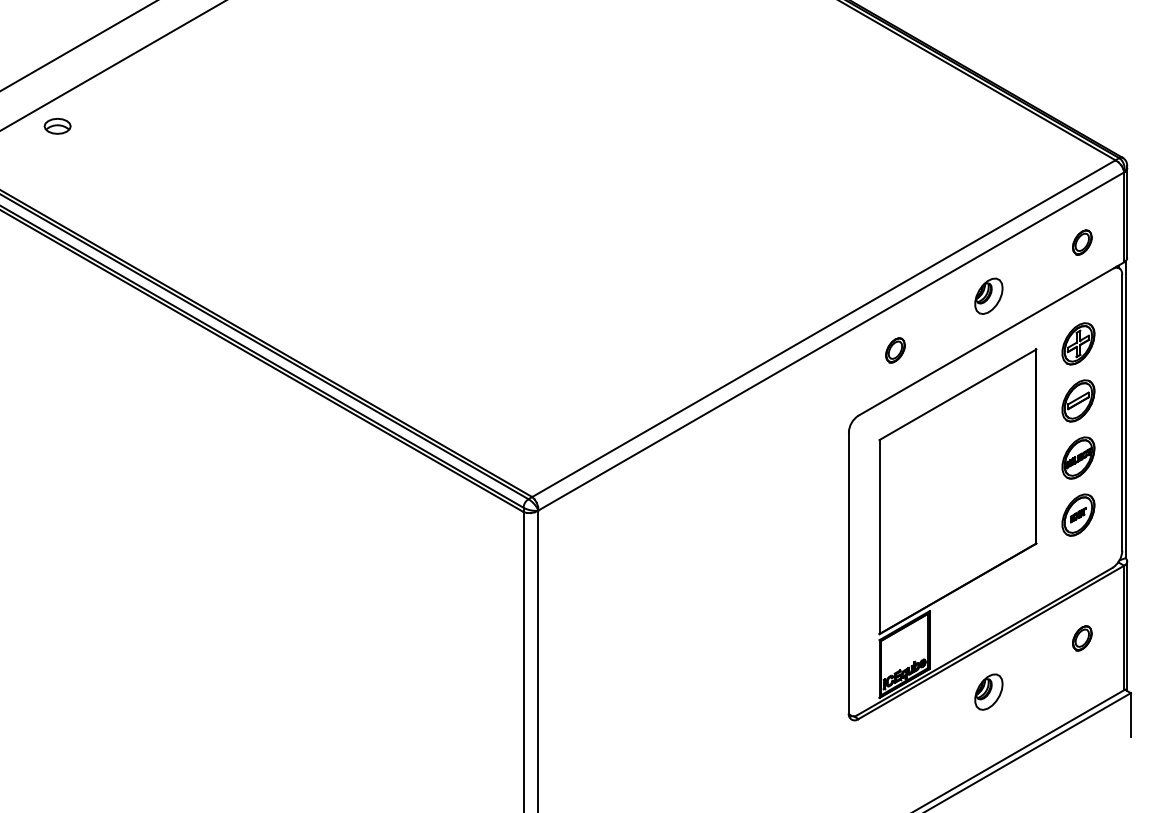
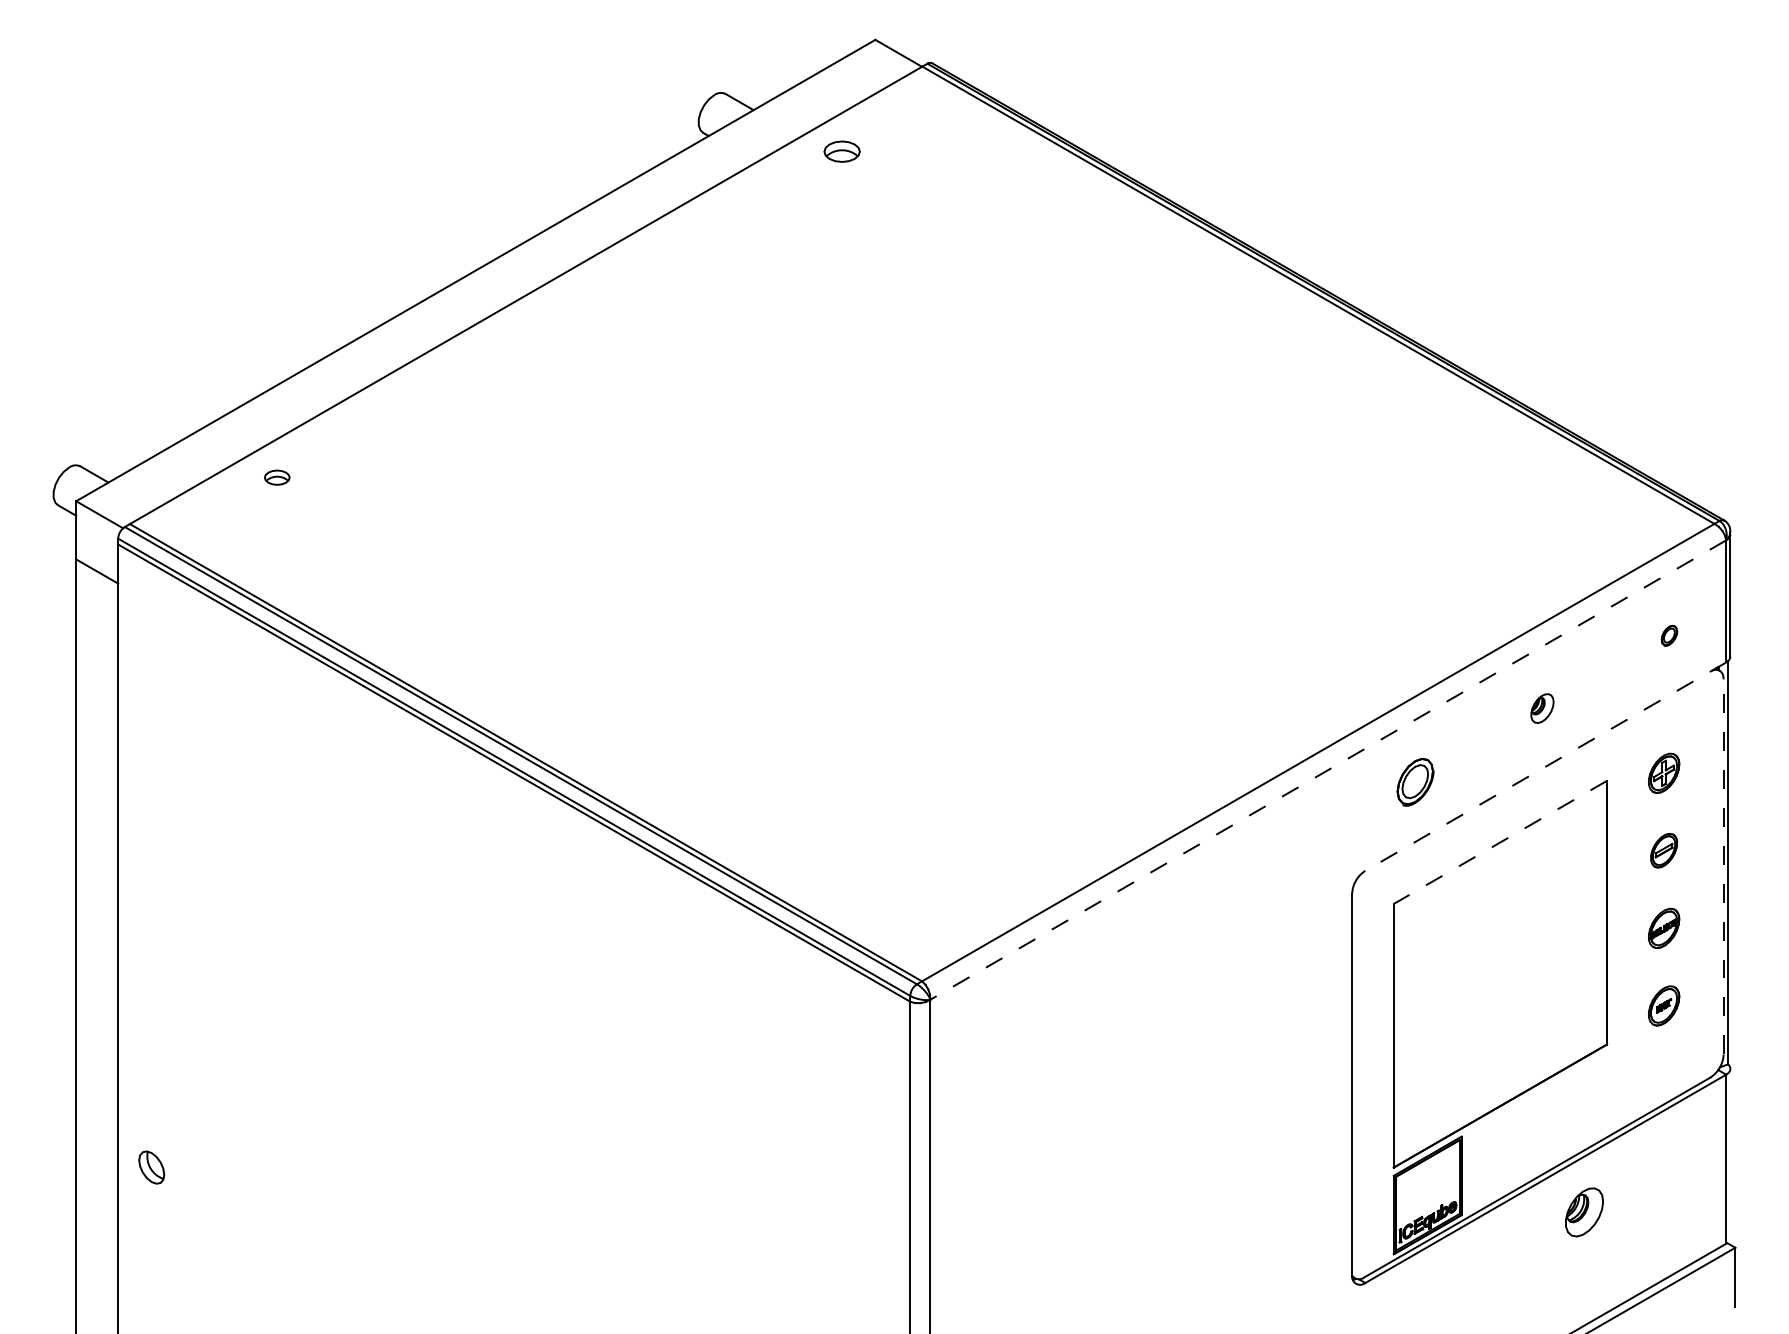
part: (57, 126) -> (276, 477), size x0.7
part: (1082, 242) -> (1669, 635), size x0.6
part: (988, 296) -> (1542, 708), size x0.6
line: (991, 338) -> (1545, 766), solid -> dashed
line: (830, 341) -> (1327, 770), solid -> dashed
part: (1078, 344) -> (1663, 773), size x0.7
part: (895, 350) -> (1415, 782), size x1.4
line: (957, 394) -> (1499, 842), solid -> dashed
part: (1078, 400) -> (1663, 850), size x0.6
line: (1122, 412) -> (1723, 866), solid -> dashed
part: (1078, 458) -> (1663, 928), size x0.7
part: (1078, 514) -> (1663, 1005), size x0.7
line: (1127, 625) -> (1730, 1156), removed
part: (1082, 638) -> (1669, 1173), removed
part: (988, 692) -> (1584, 1212), moved

